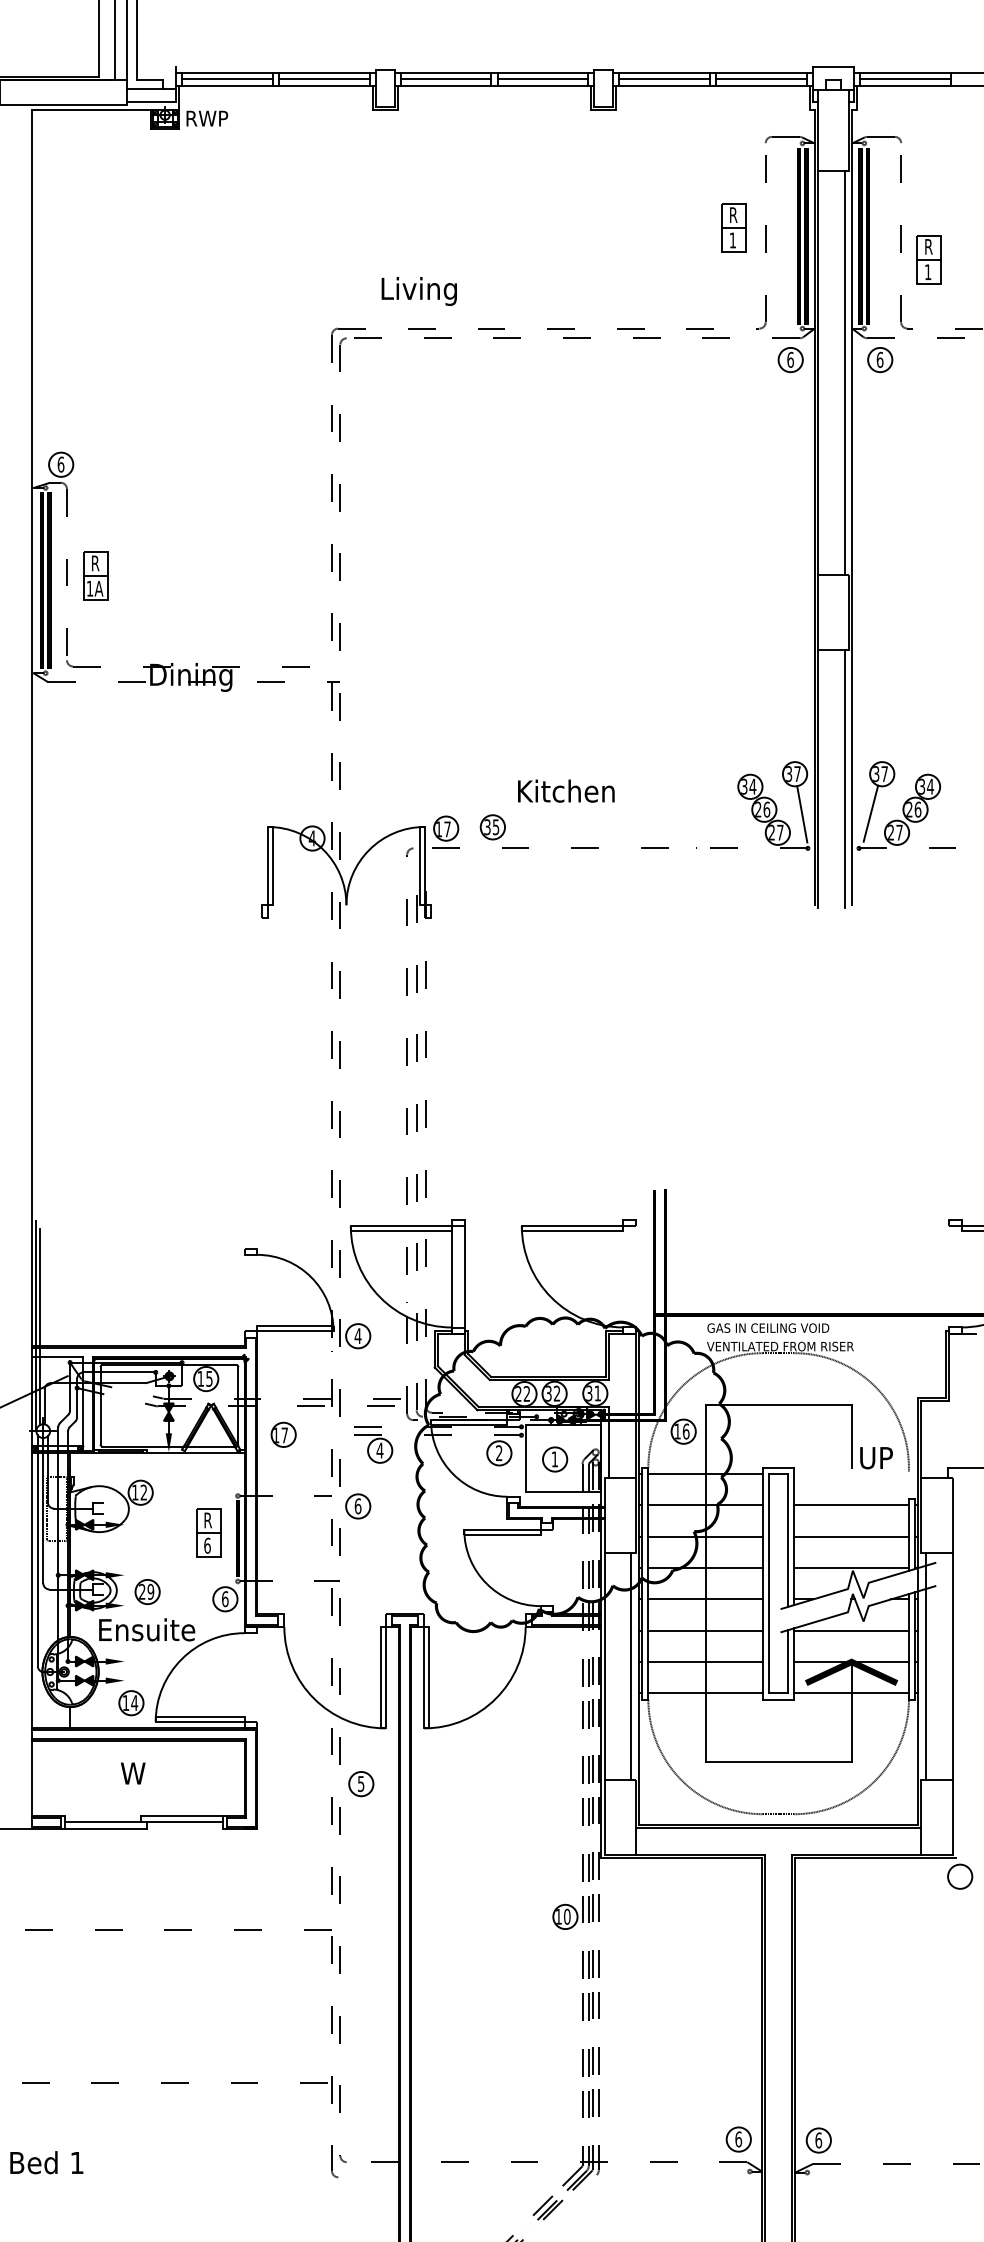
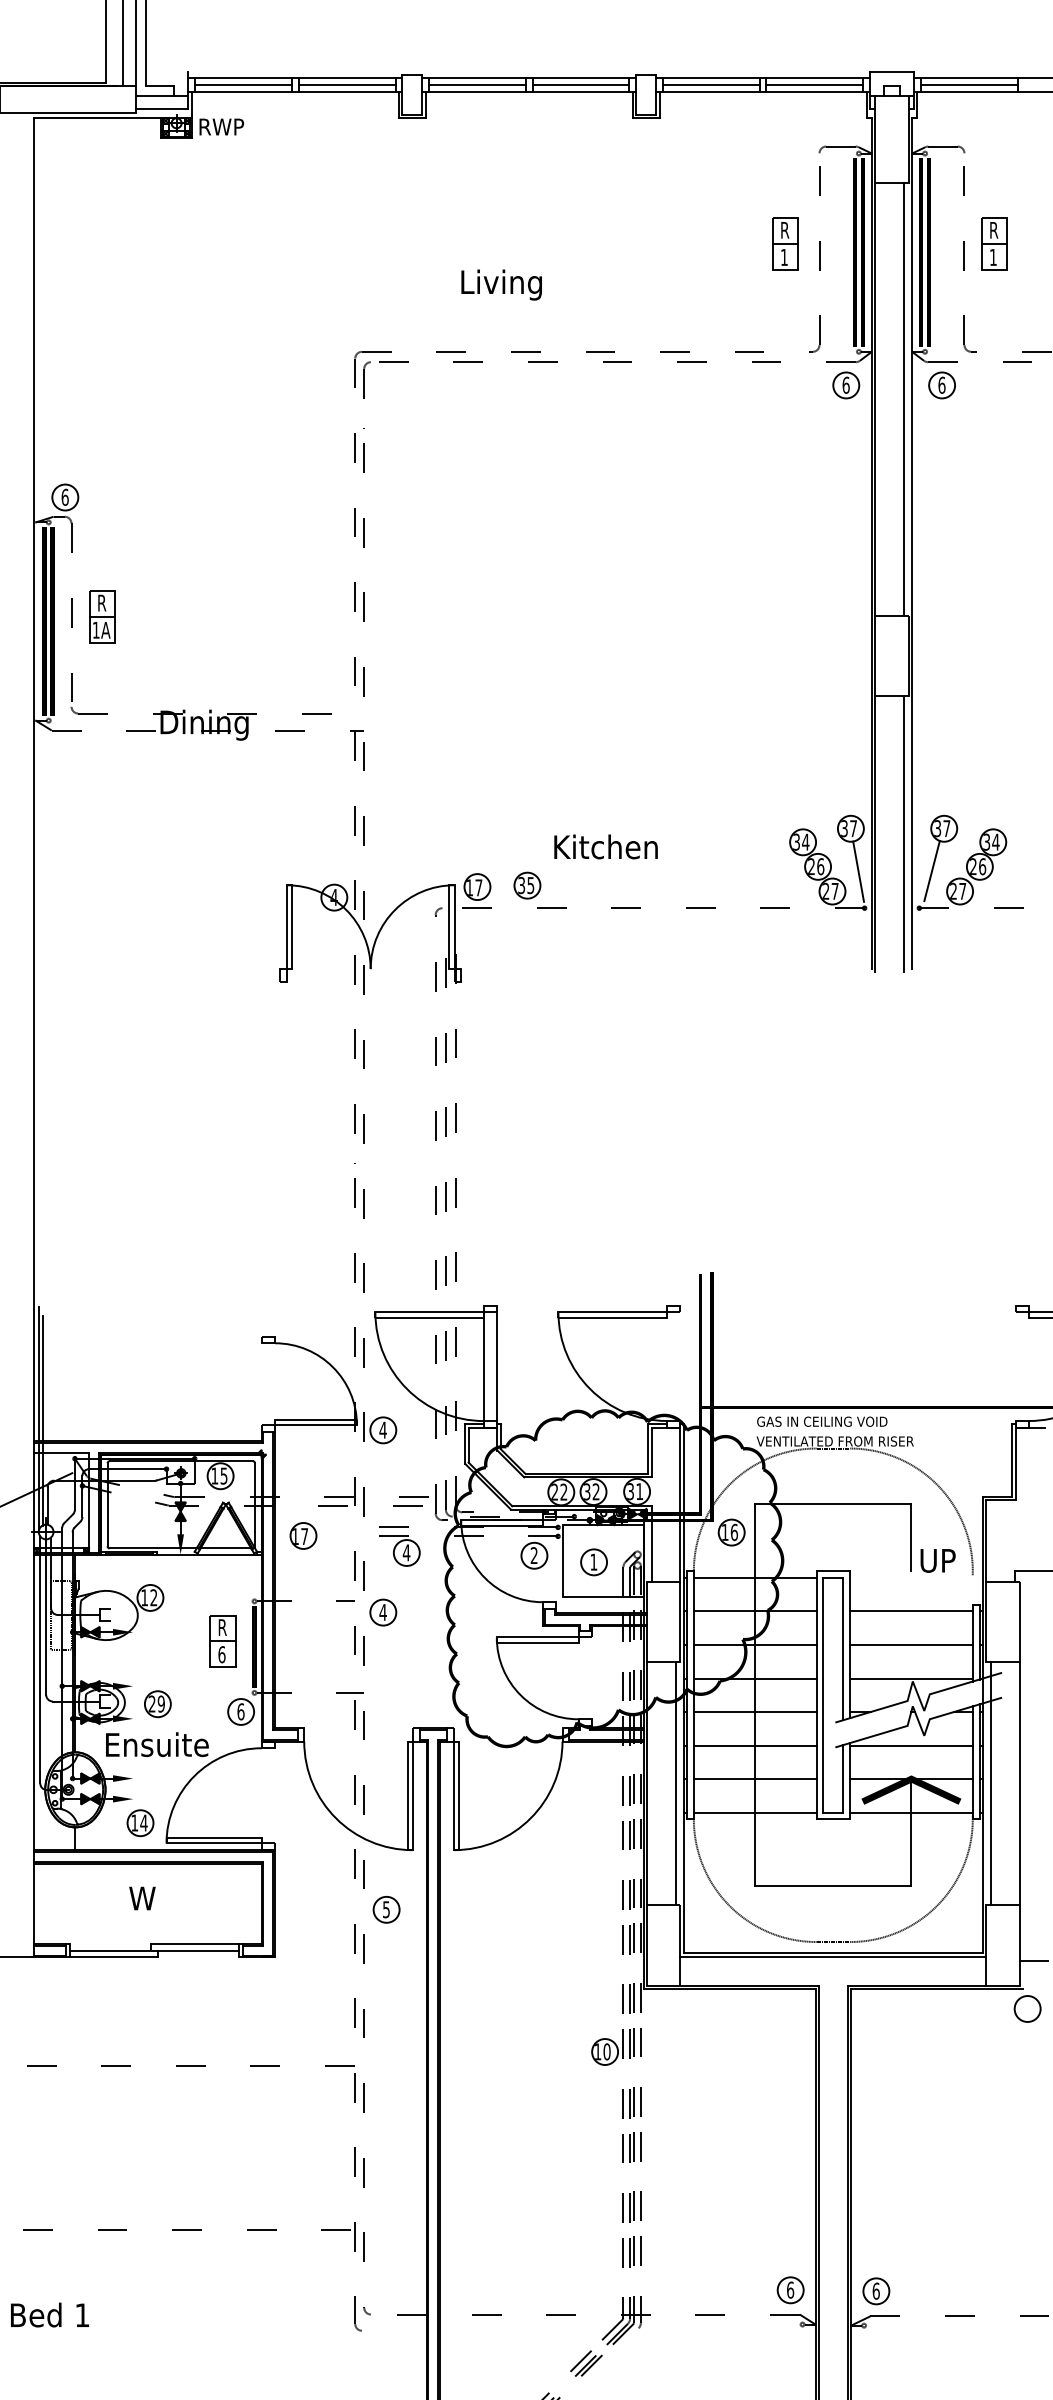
part: (929, 259) -> (994, 243), moved
text: (419, 290) -> (501, 284), moved
text: (357, 1506) -> (382, 1612), 6 -> 4
line: (965, 1832) -> (1033, 1961), added

